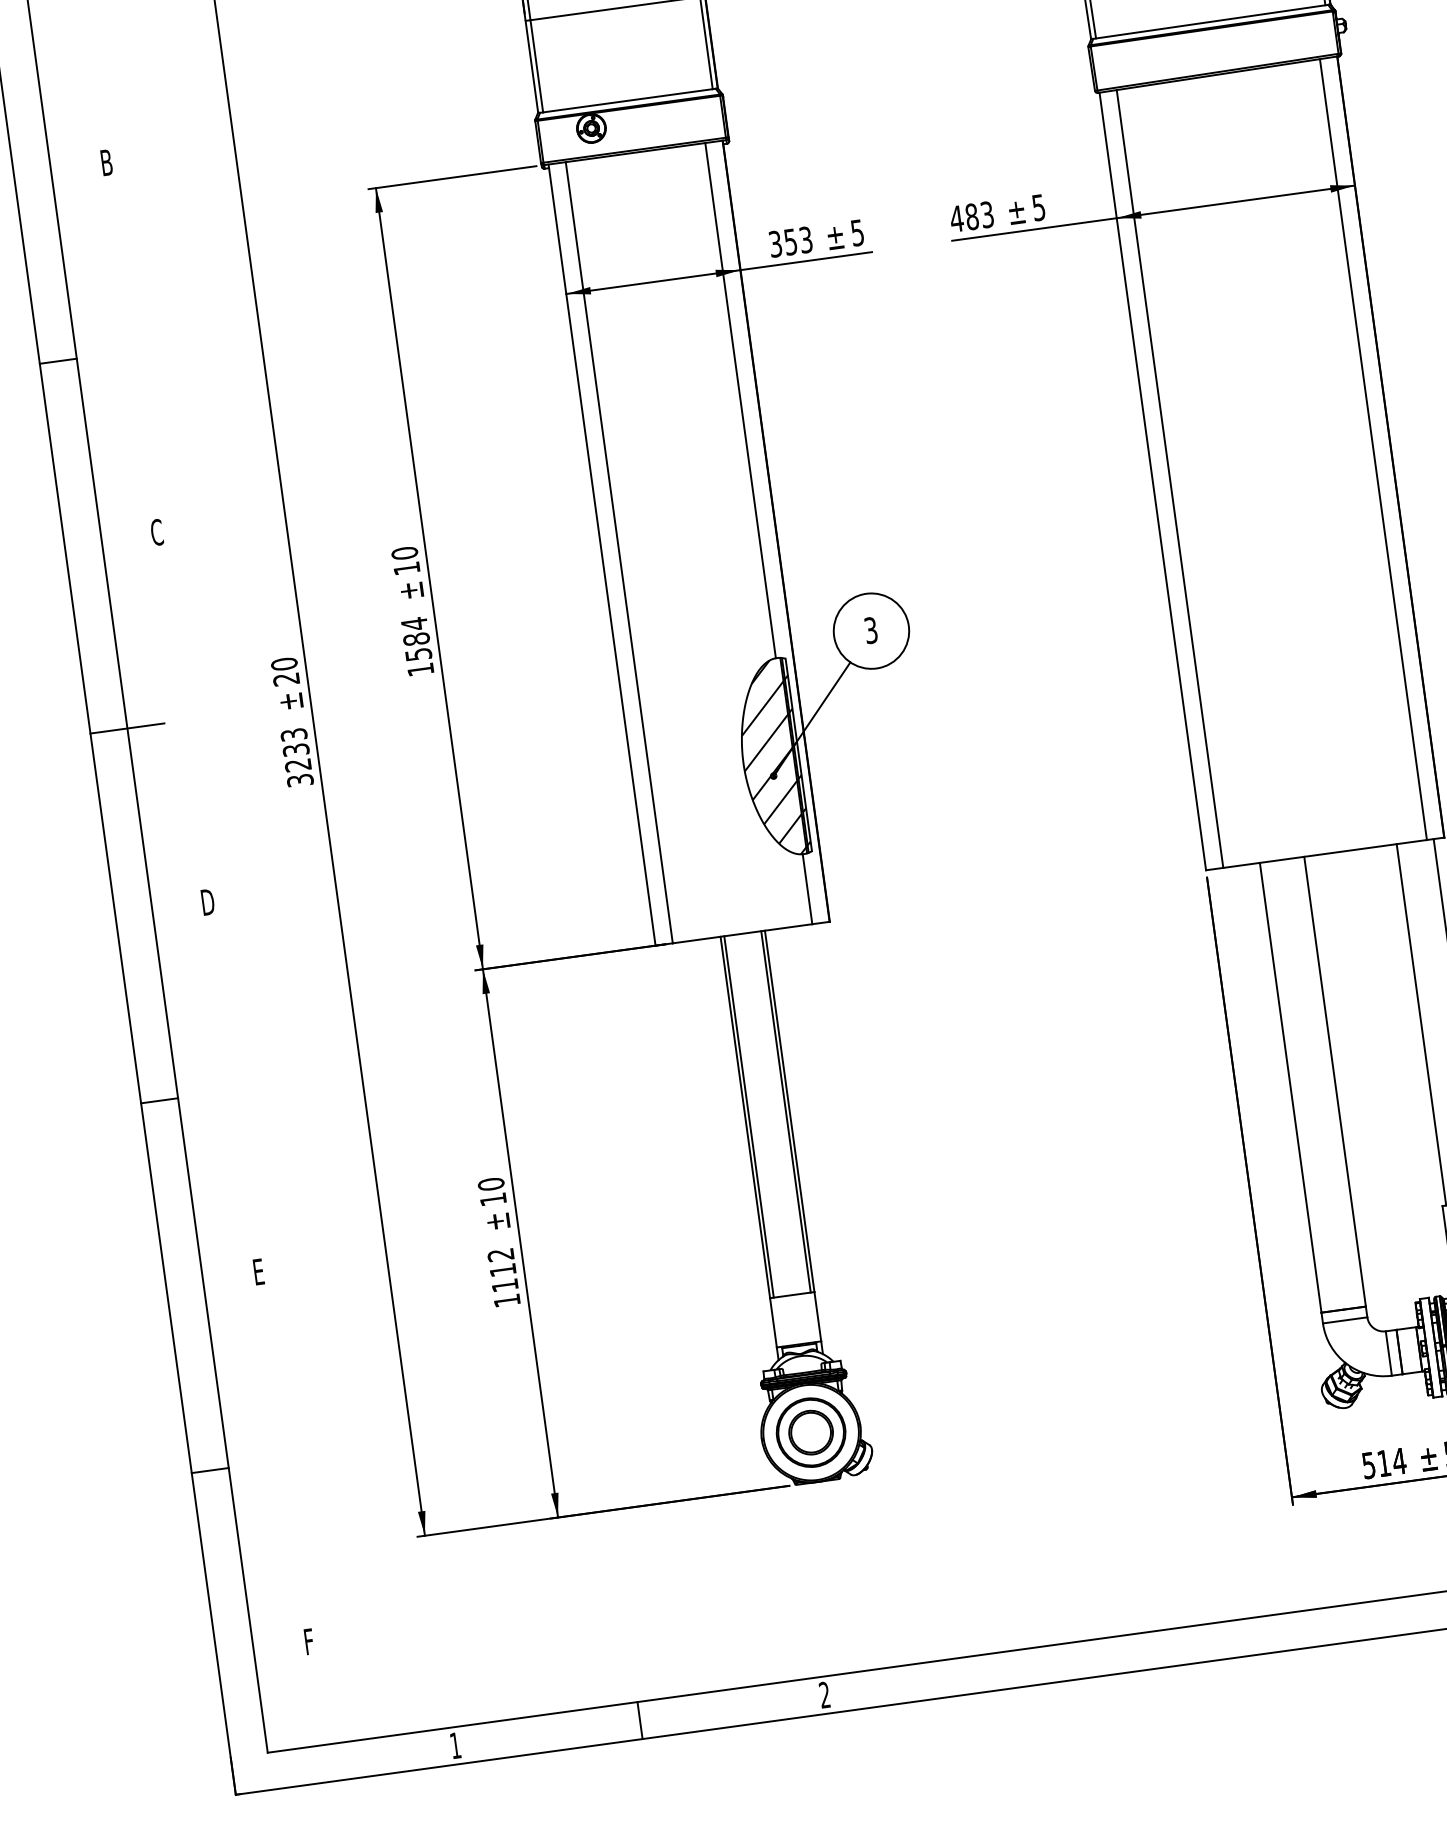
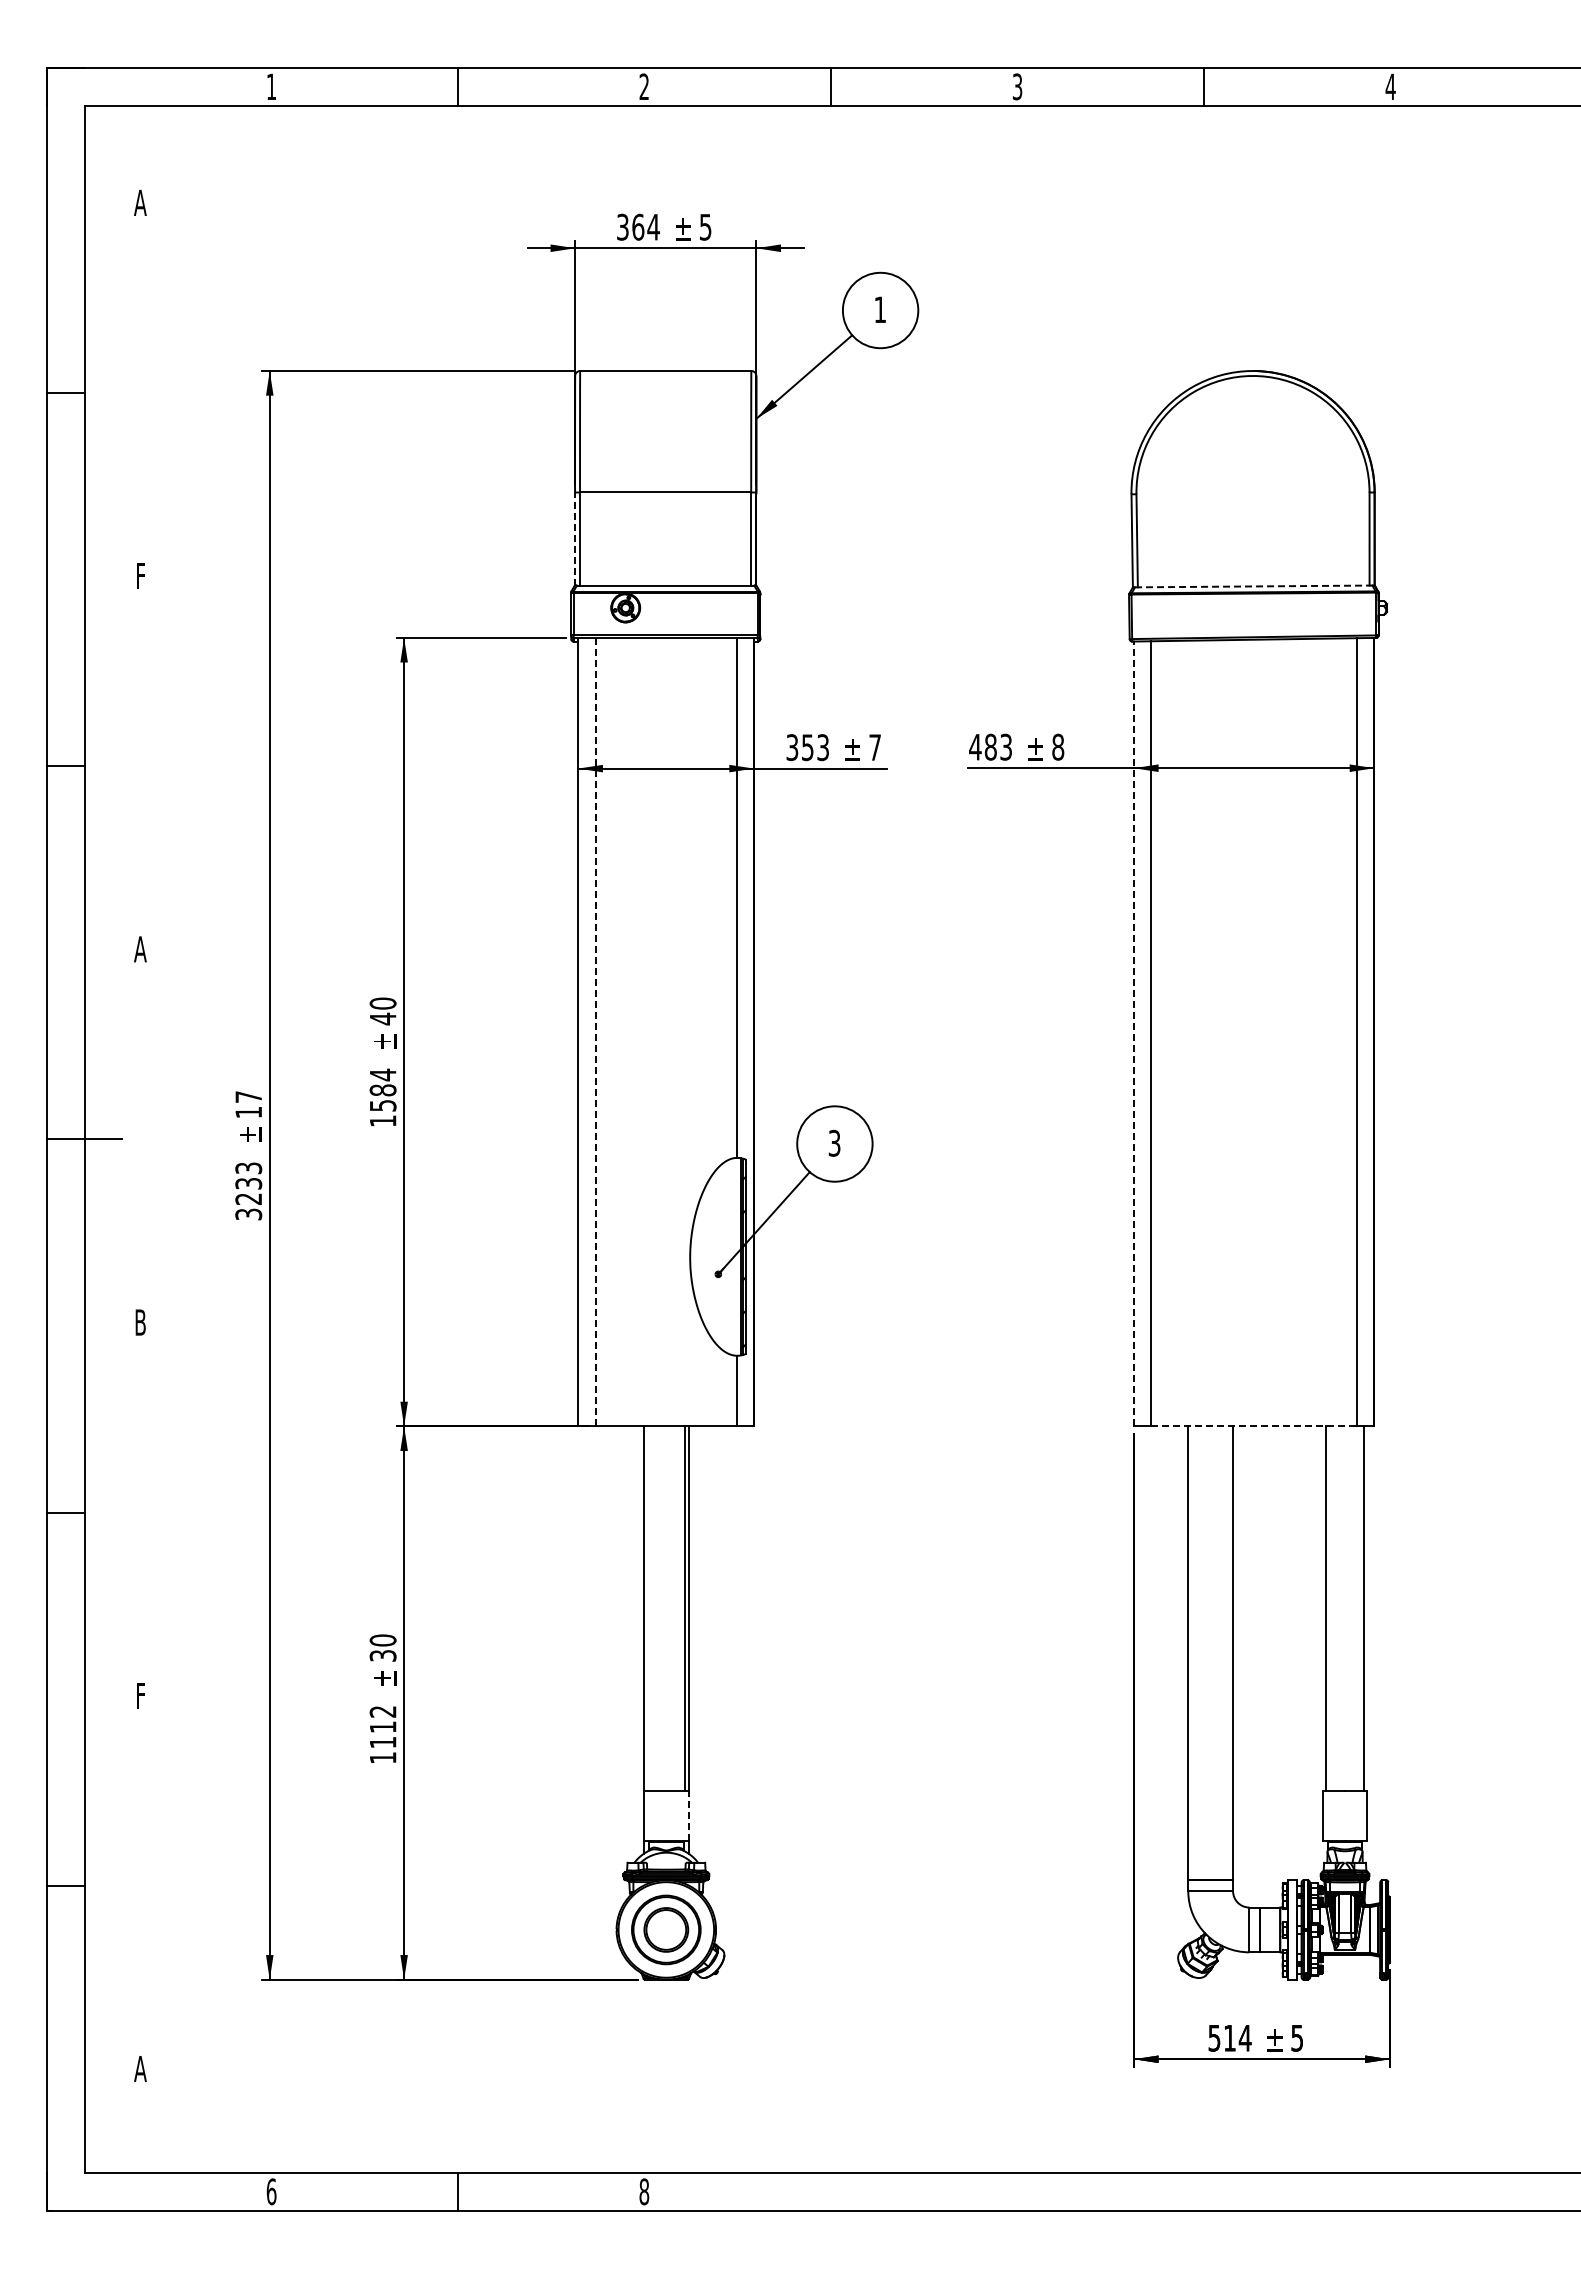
line: (1210, 21) -> (1253, 586), solid -> dashed
line: (532, 67) -> (575, 539), solid -> dashed
text: (106, 163) -> (140, 576), B -> F
text: (1039, 206) -> (1058, 746), 5 -> 8
text: (856, 232) -> (874, 747), 5 -> 7
line: (1152, 481) -> (1133, 1033), solid -> dashed
text: (156, 531) -> (140, 948), C -> A
line: (619, 553) -> (595, 1032), solid -> dashed
text: (407, 568) -> (383, 1018), 10 -> 40
text: (285, 671) -> (248, 1104), 20 -> 17
hatch: (768, 759) -> (715, 1257), removed
line: (1325, 854) -> (1254, 1426), solid -> dashed
text: (207, 902) -> (140, 1322), D -> B
line: (748, 1116) -> (647, 1608), removed
text: (492, 1199) -> (382, 1655), 10 -> 30
text: (258, 1271) -> (140, 1695), E -> F
line: (817, 1316) -> (688, 1815), solid -> dashed
text: (308, 1641) -> (140, 2068), F -> A
text: (824, 1694) -> (644, 2191), 2 -> 8
text: (455, 1745) -> (271, 2191), 1 -> 6

